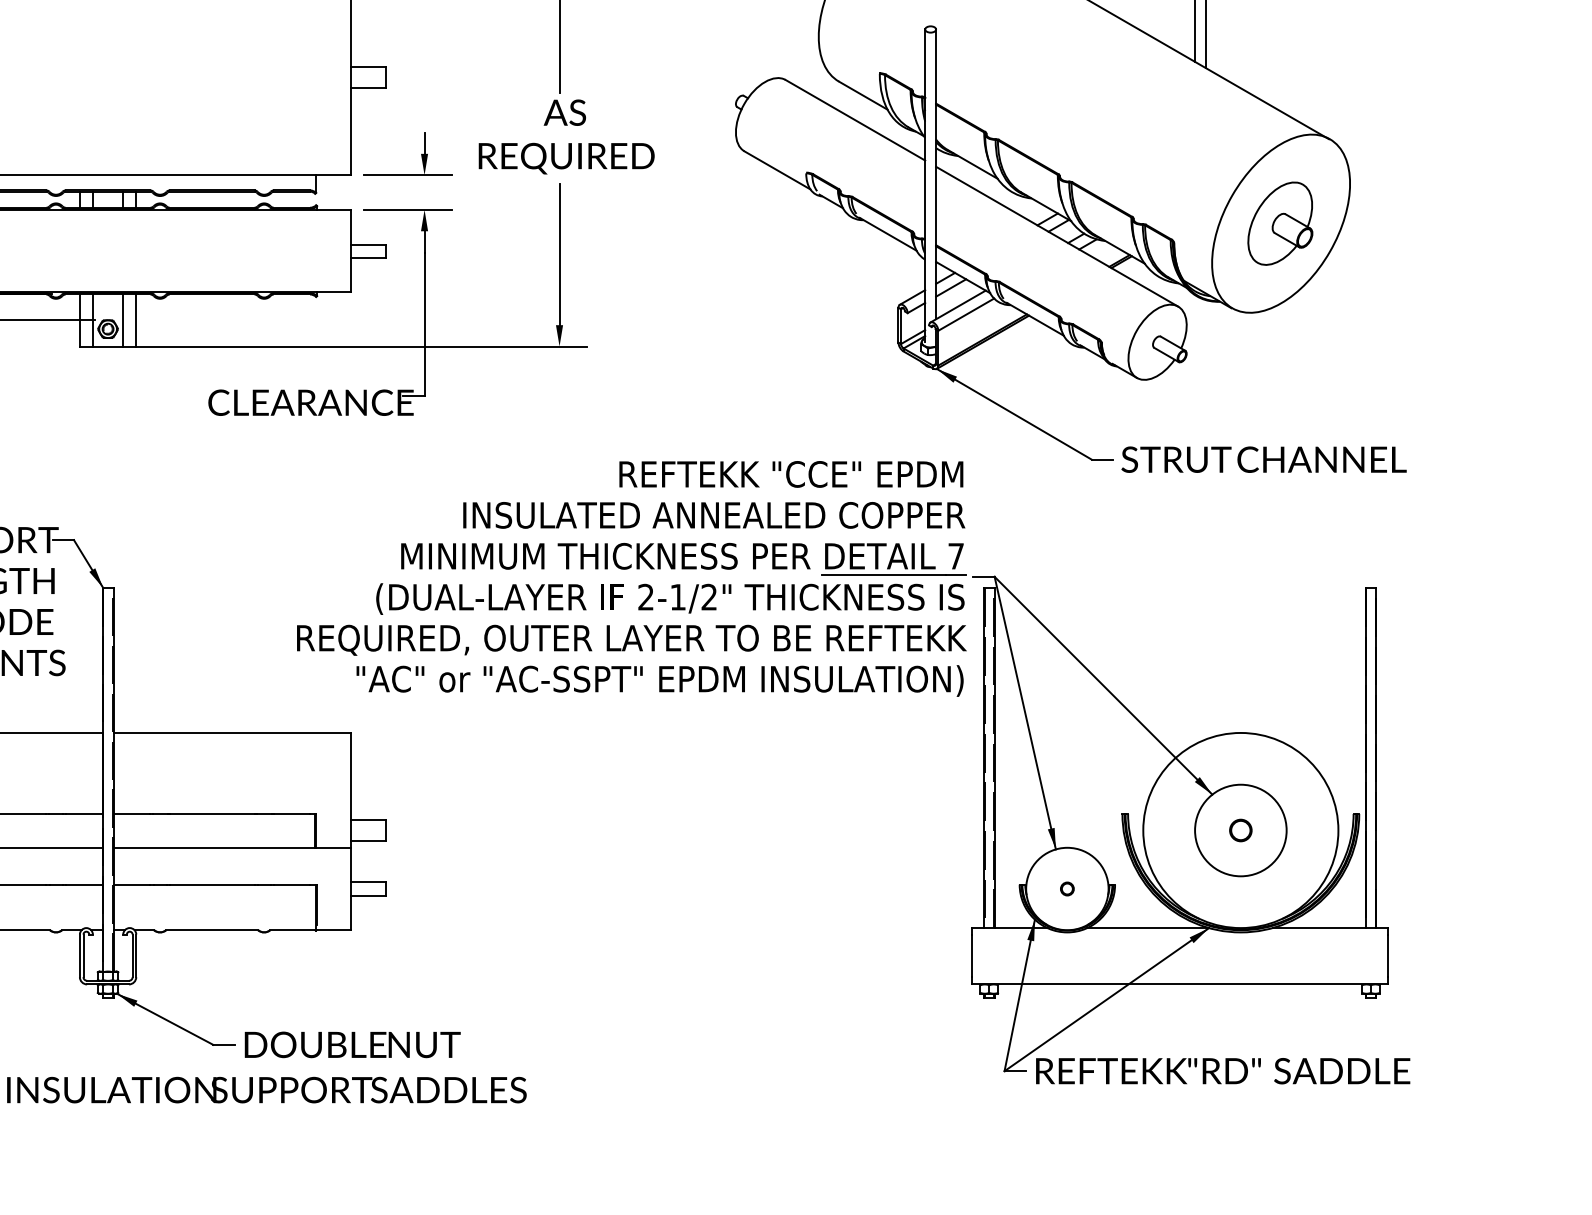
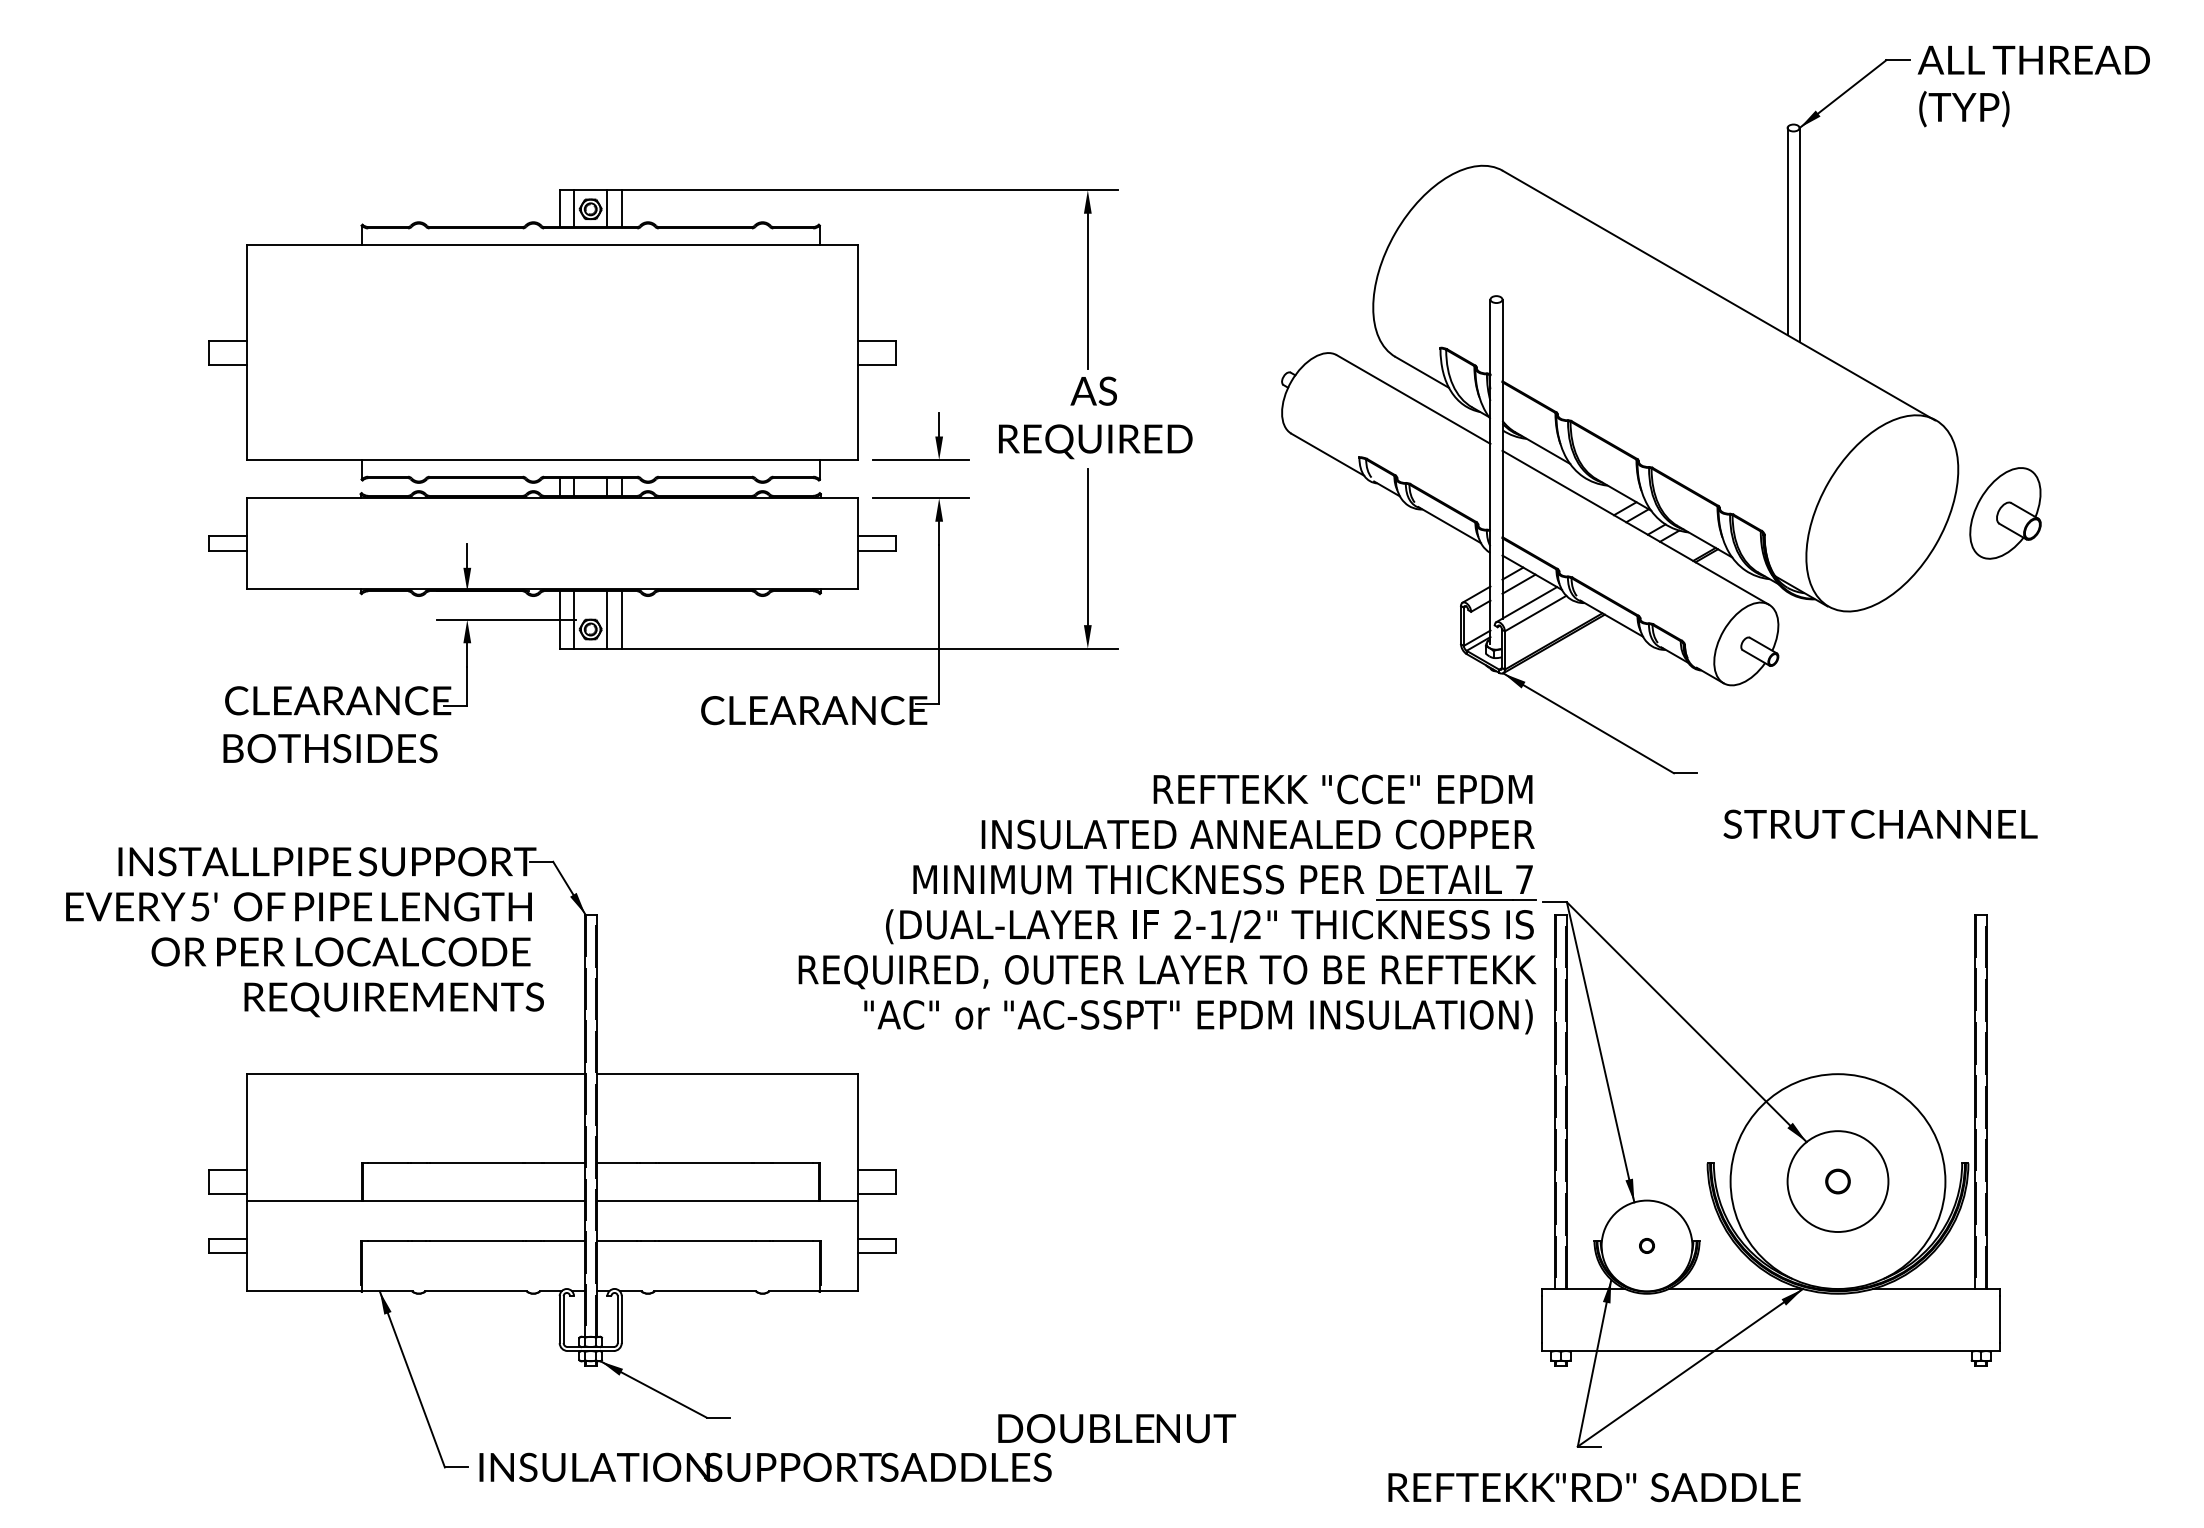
part: (1280, 223) -> (2005, 513), moved
text: (1264, 459) -> (1880, 823), moved
text: (352, 1044) -> (1116, 1428), moved
text: (1223, 1071) -> (1594, 1487), moved

